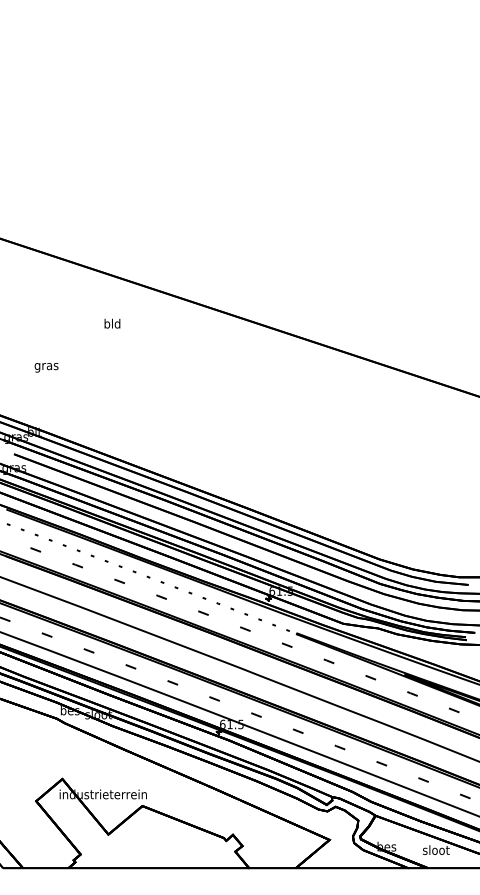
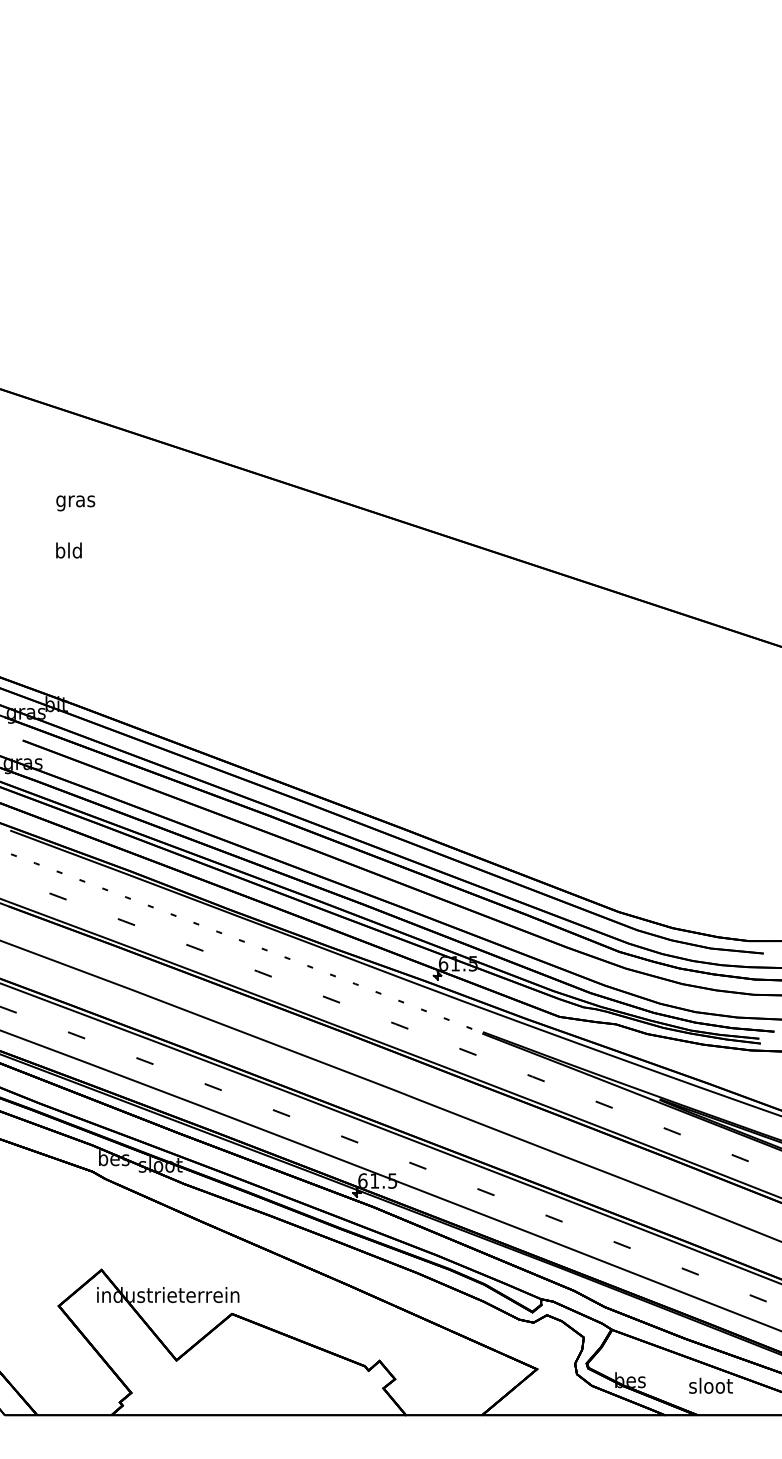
text: (112, 323) -> (69, 550), moved
text: (46, 367) -> (75, 502), moved

